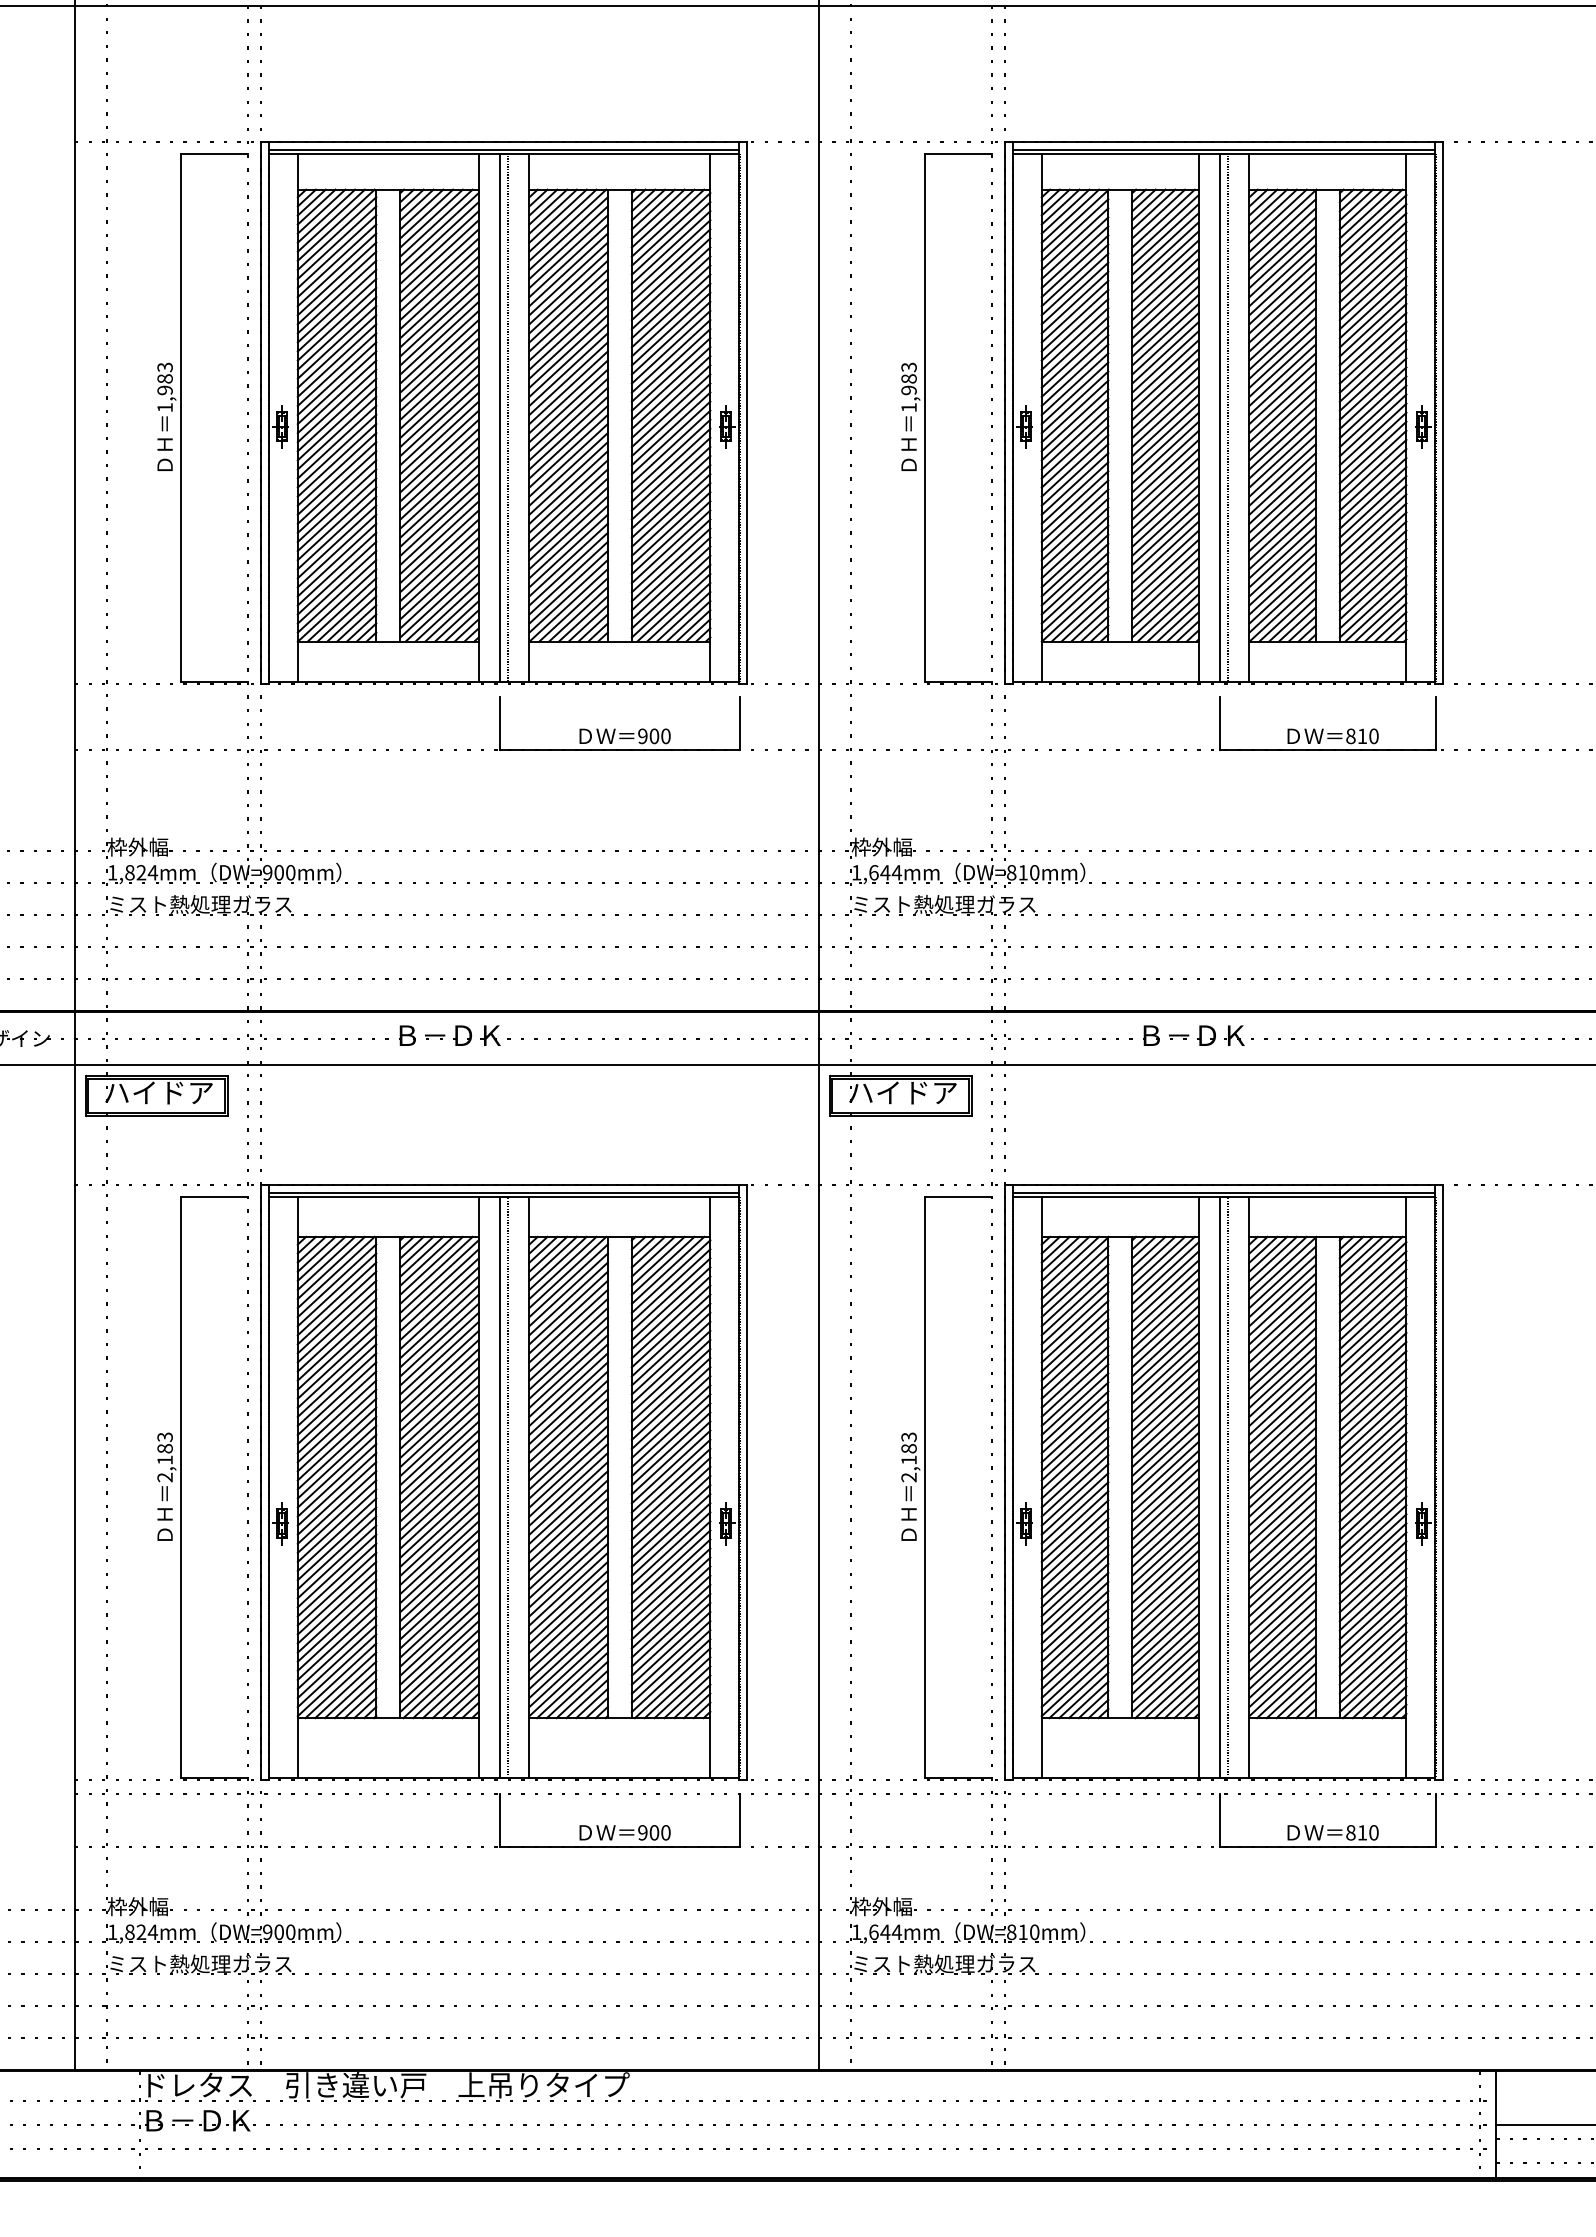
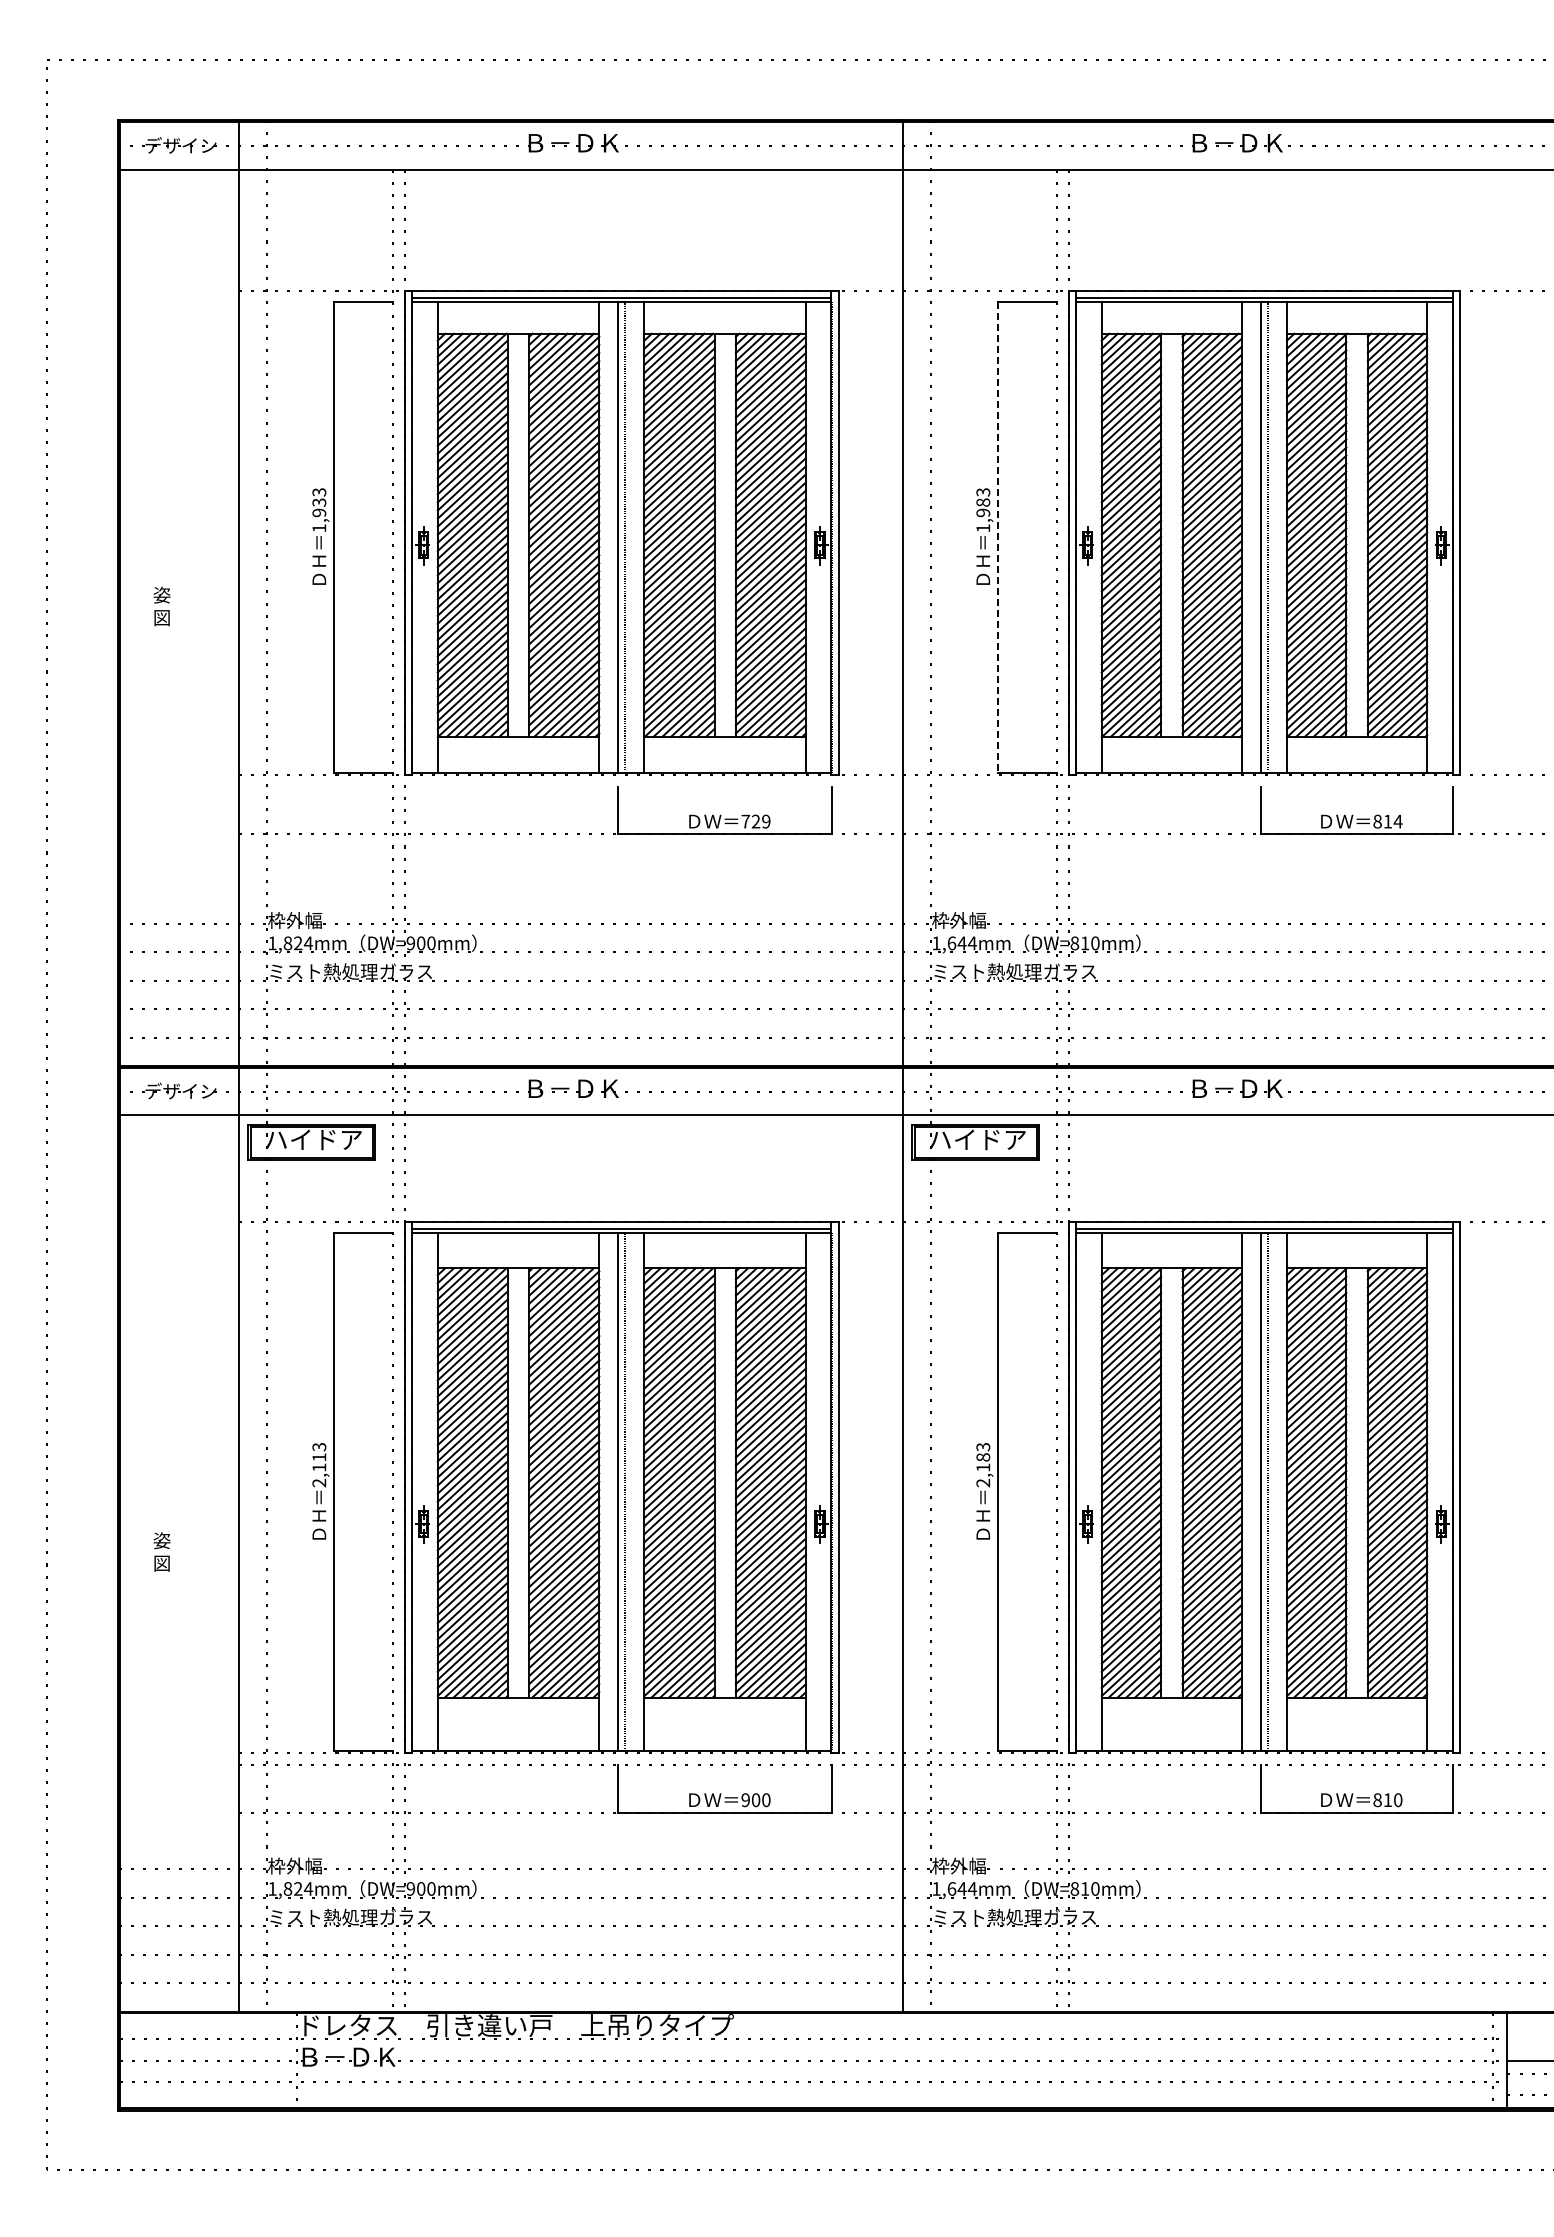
text: (165, 378) -> (319, 502), 1,983 -> 1,933
line: (924, 417) -> (997, 537), solid -> dashed
text: (653, 736) -> (755, 821), 900 -> 729
text: (1373, 736) -> (1397, 821), 810 -> 814
text: (165, 1448) -> (319, 1457), 2,183 -> 2,113

